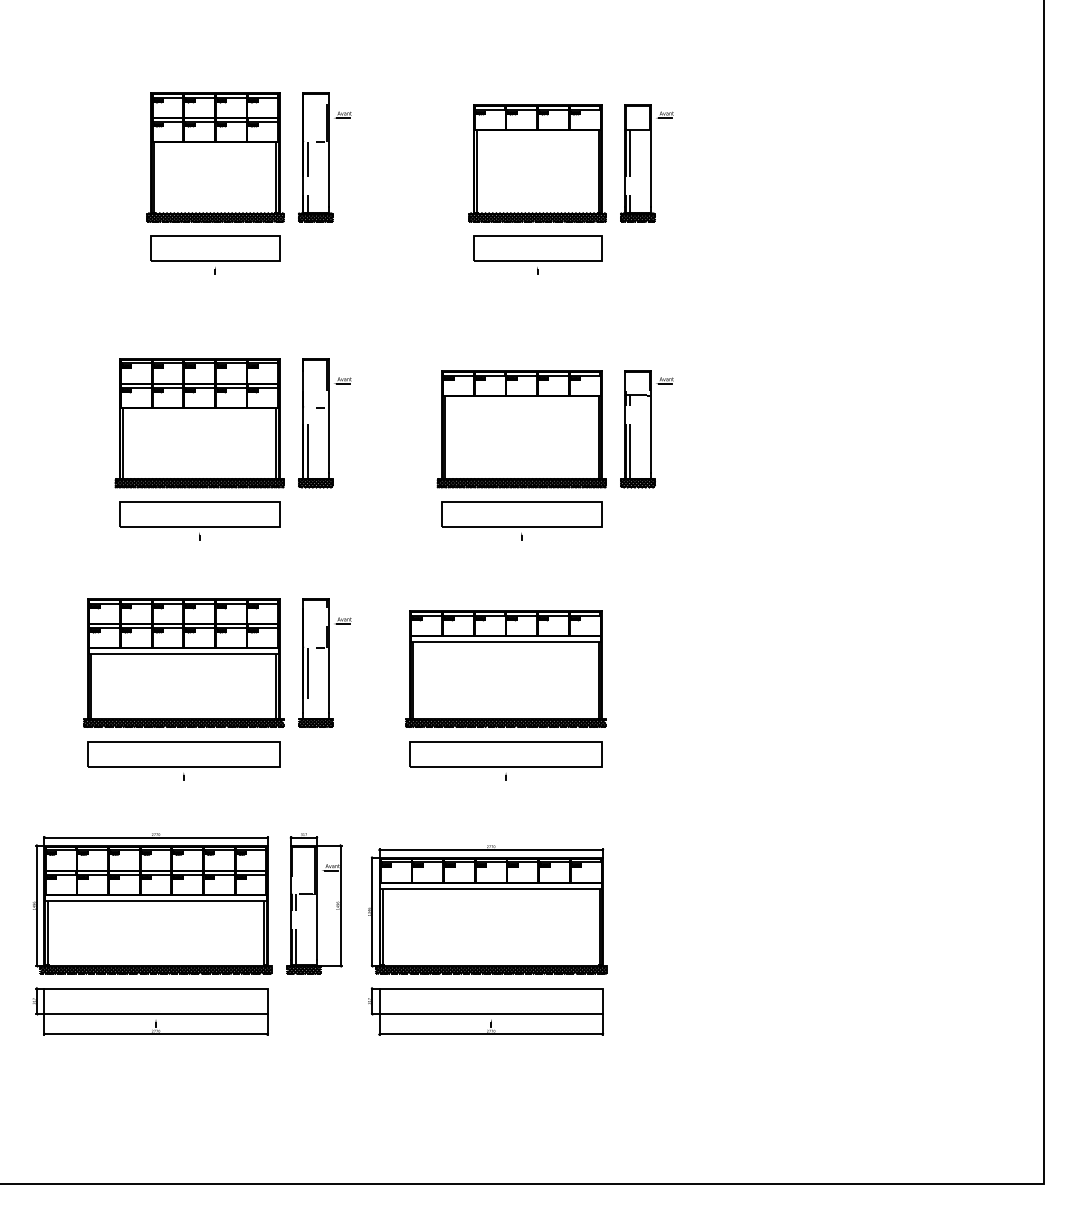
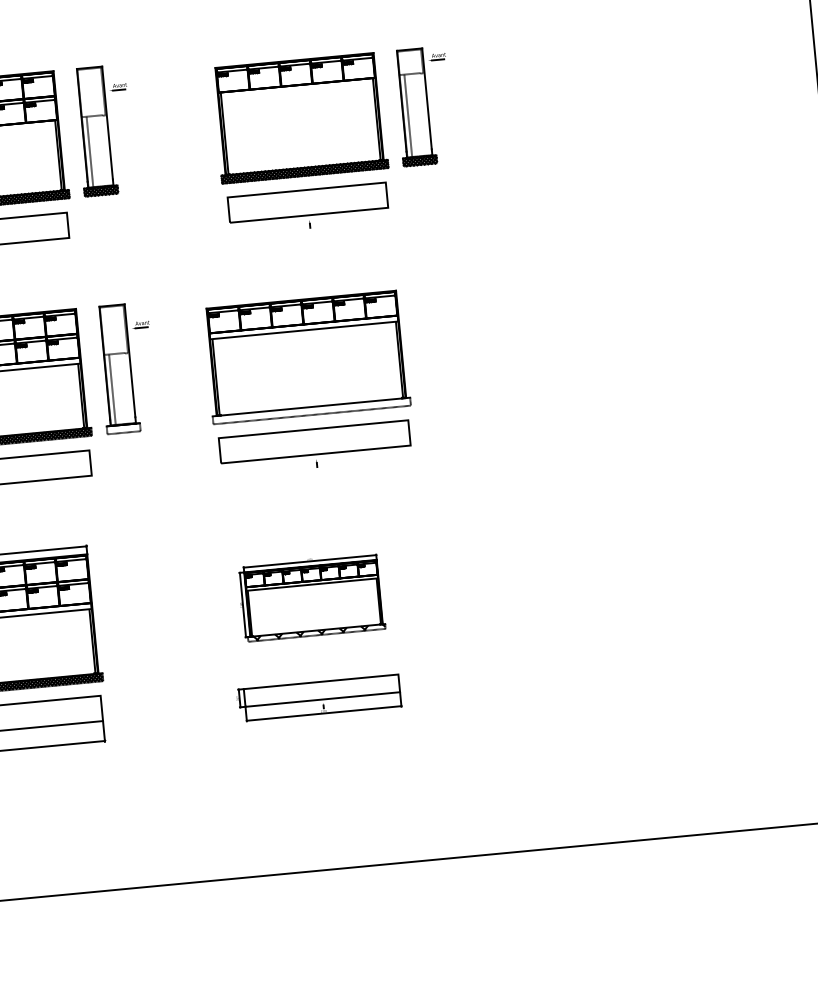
hatch: (315, 723) -> (123, 428), removed
hatch: (505, 723) -> (311, 411), removed
part: (314, 903) -> (139, 607), removed
part: (487, 909) -> (311, 596), size x0.6
part: (485, 1011) -> (318, 698), size x0.7

